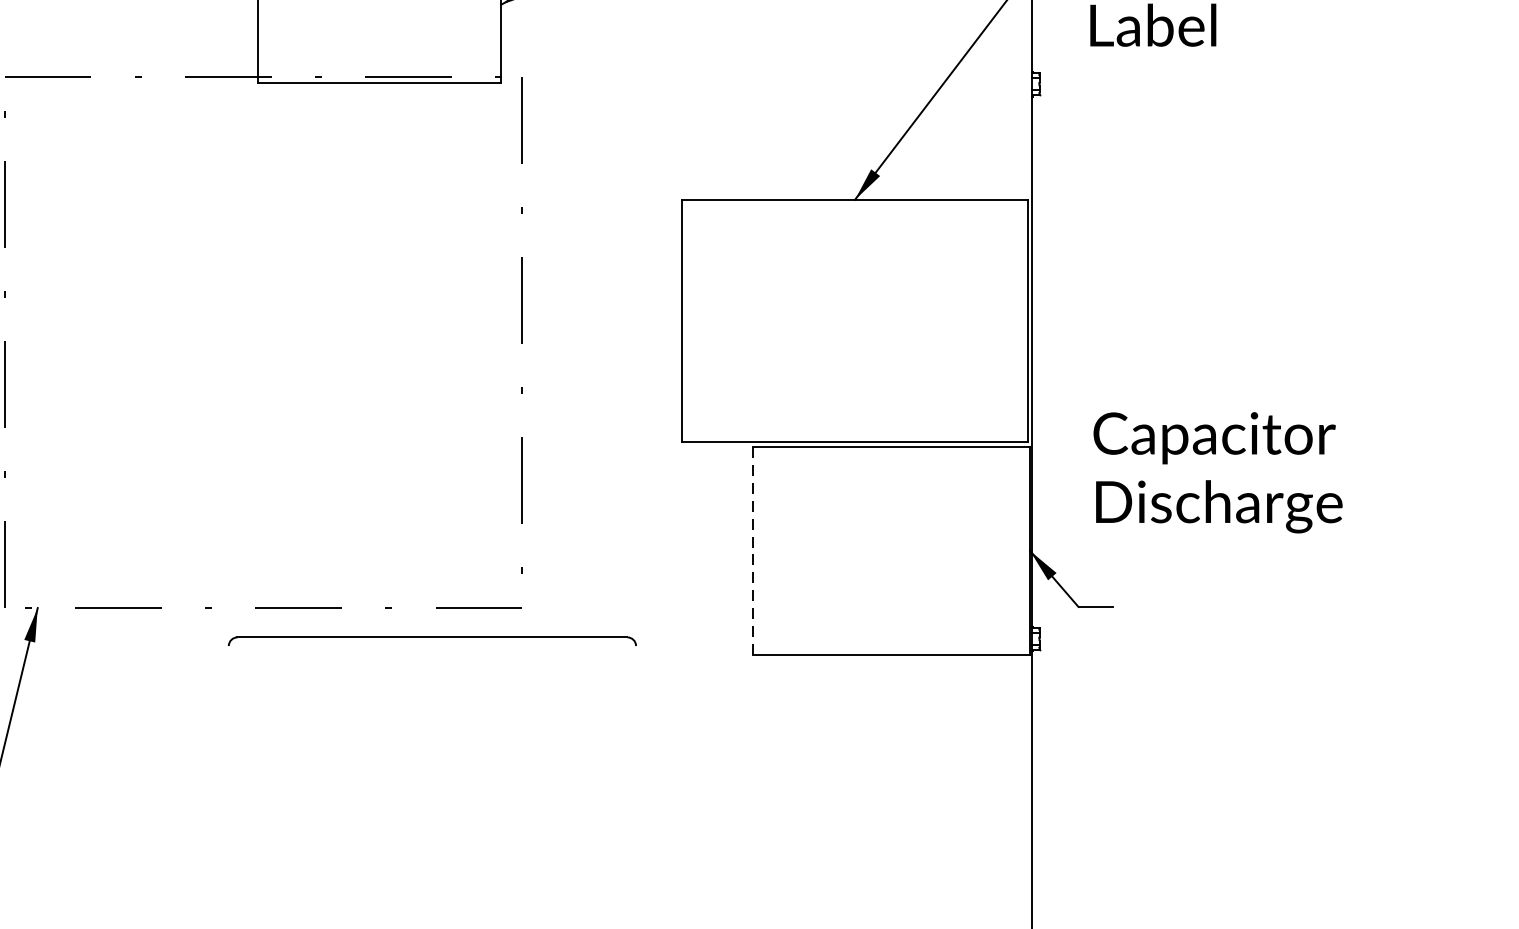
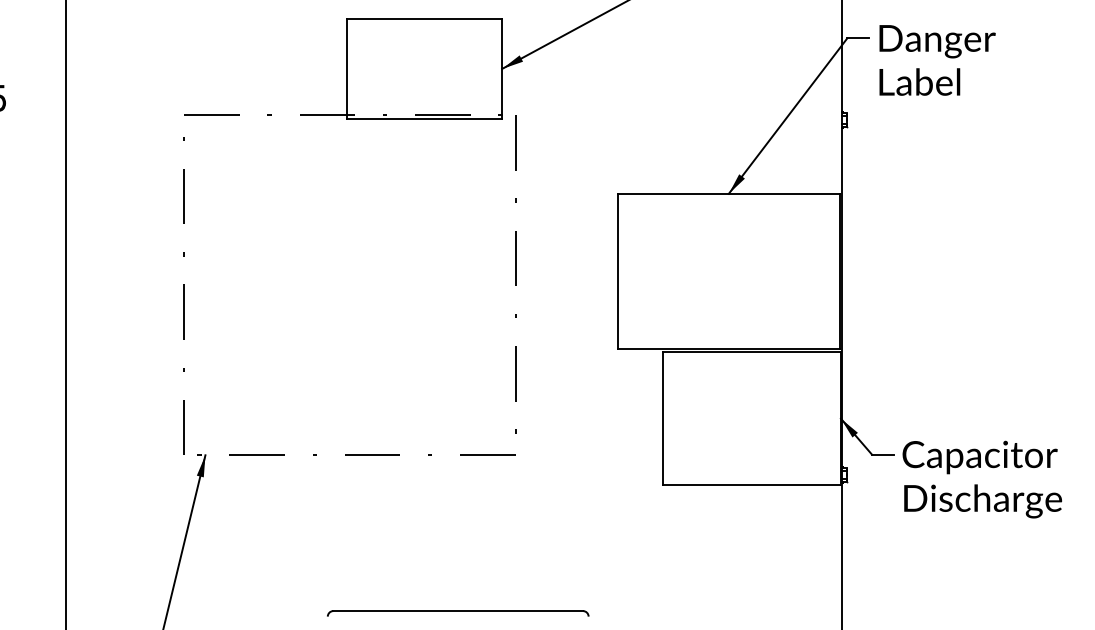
text: (1216, 472) -> (981, 479), moved
line: (753, 550) -> (663, 418), dashed -> solid
part: (432, 641) -> (458, 613), moved

